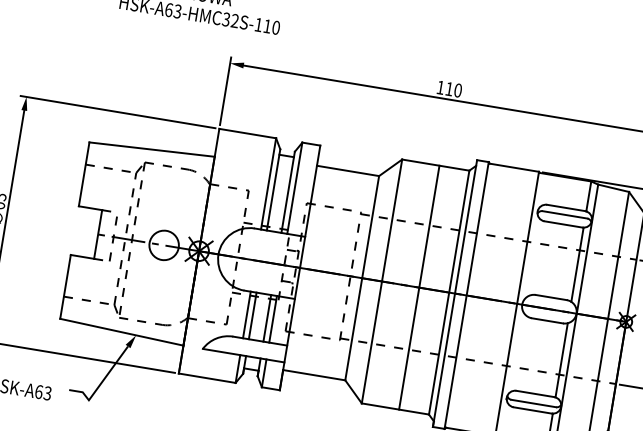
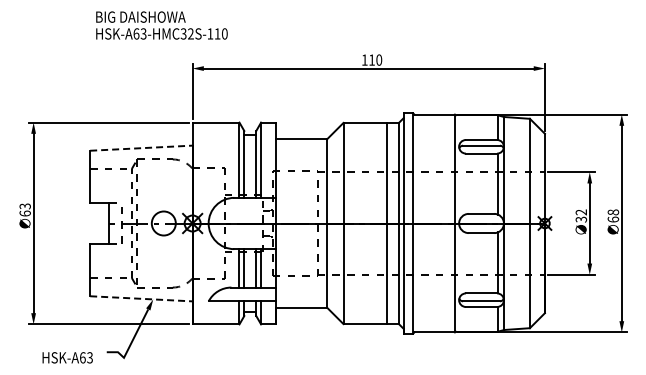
line: (152, 149) -> (141, 148), solid -> dashed
line: (419, 287) -> (387, 223), moved
line: (122, 331) -> (141, 298), solid -> dashed

